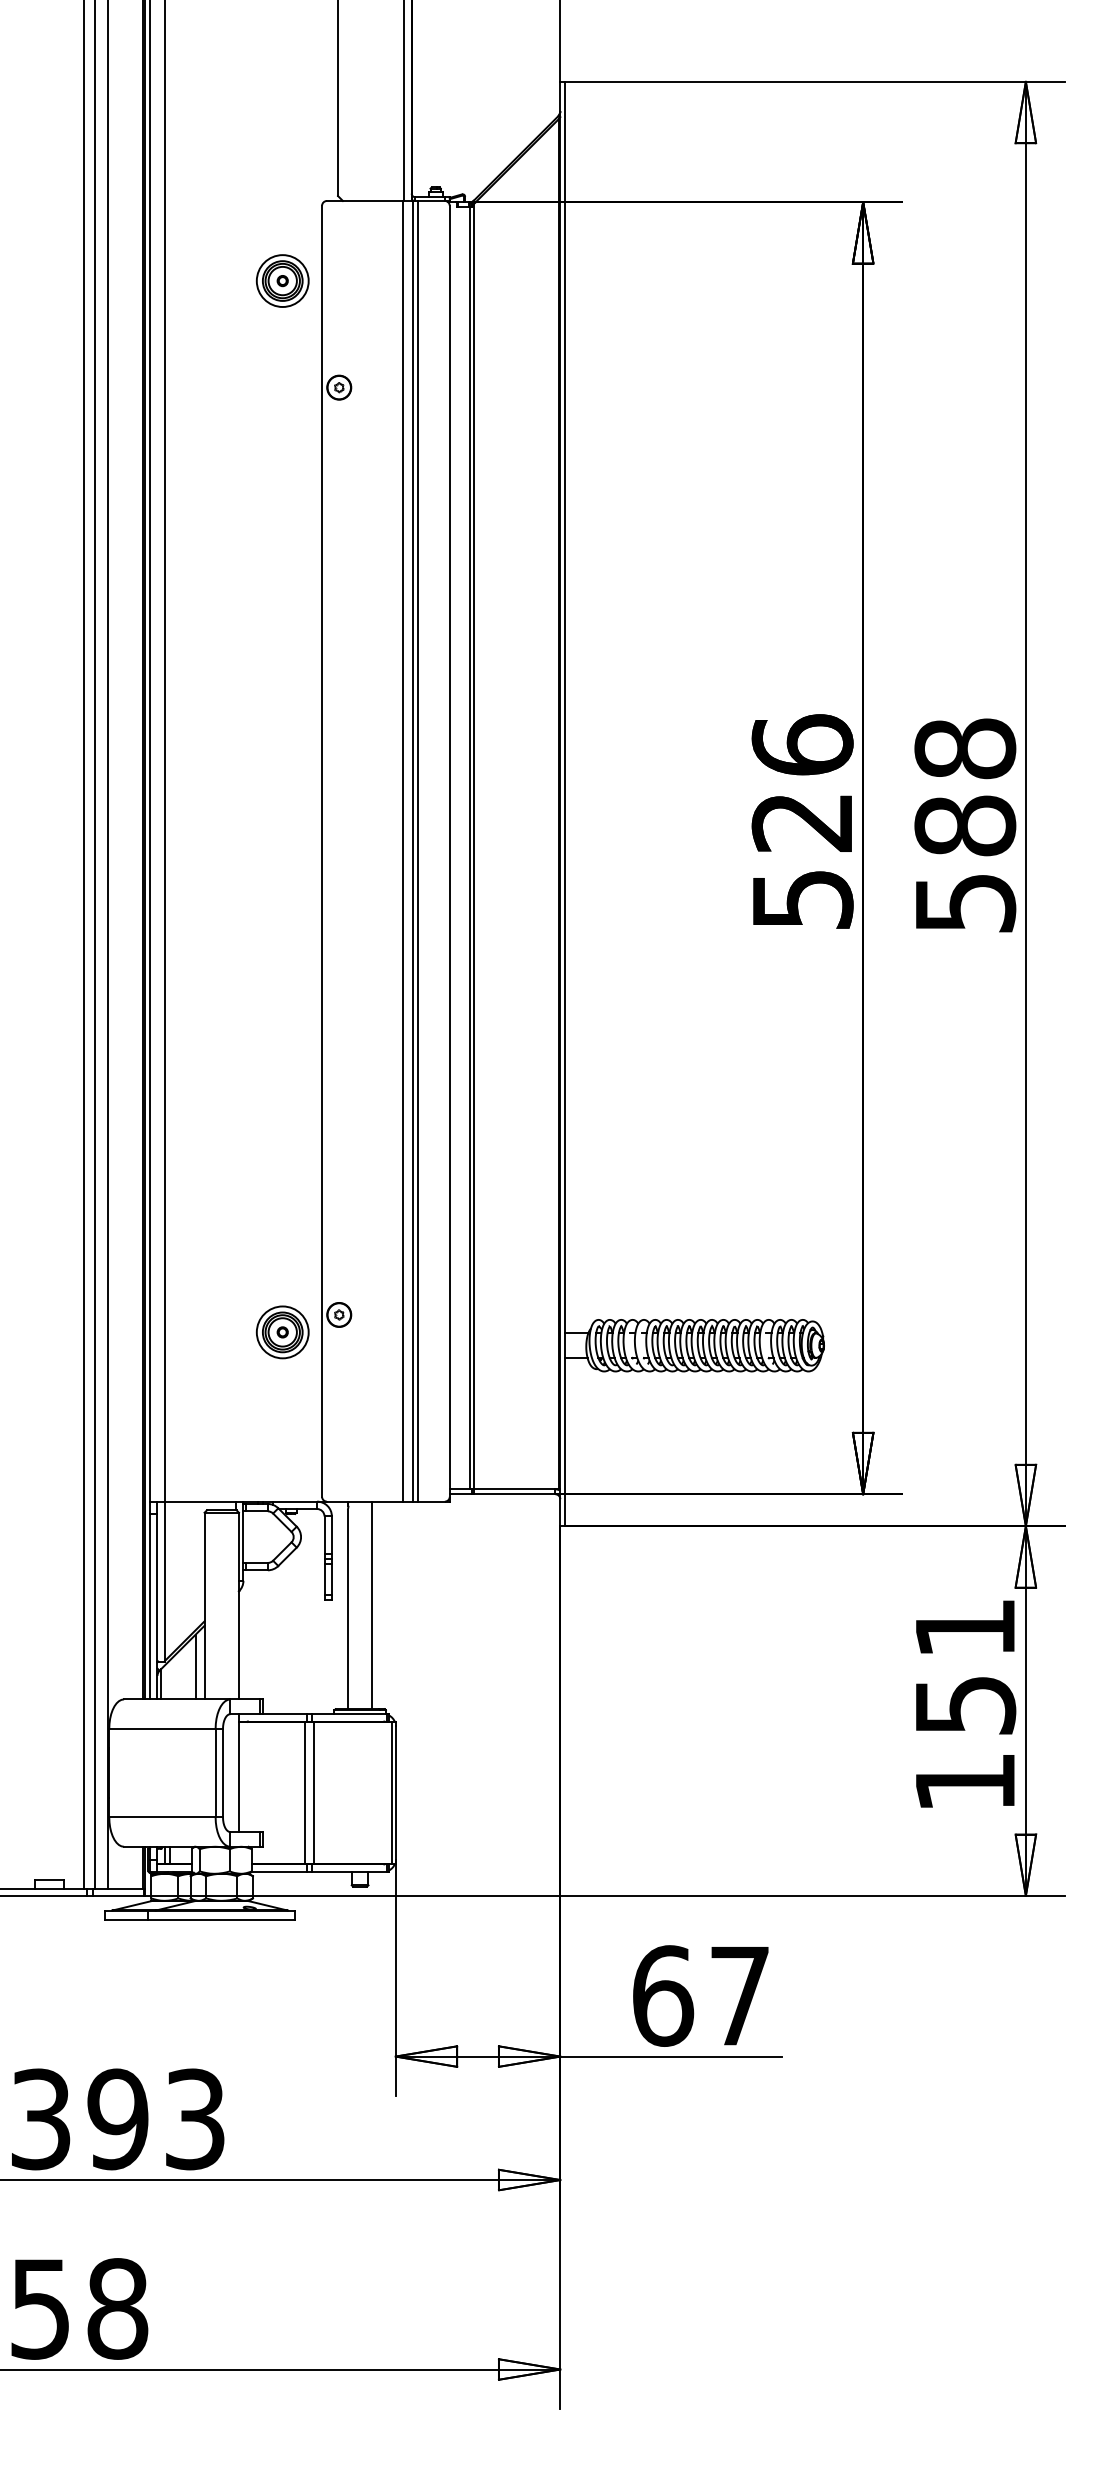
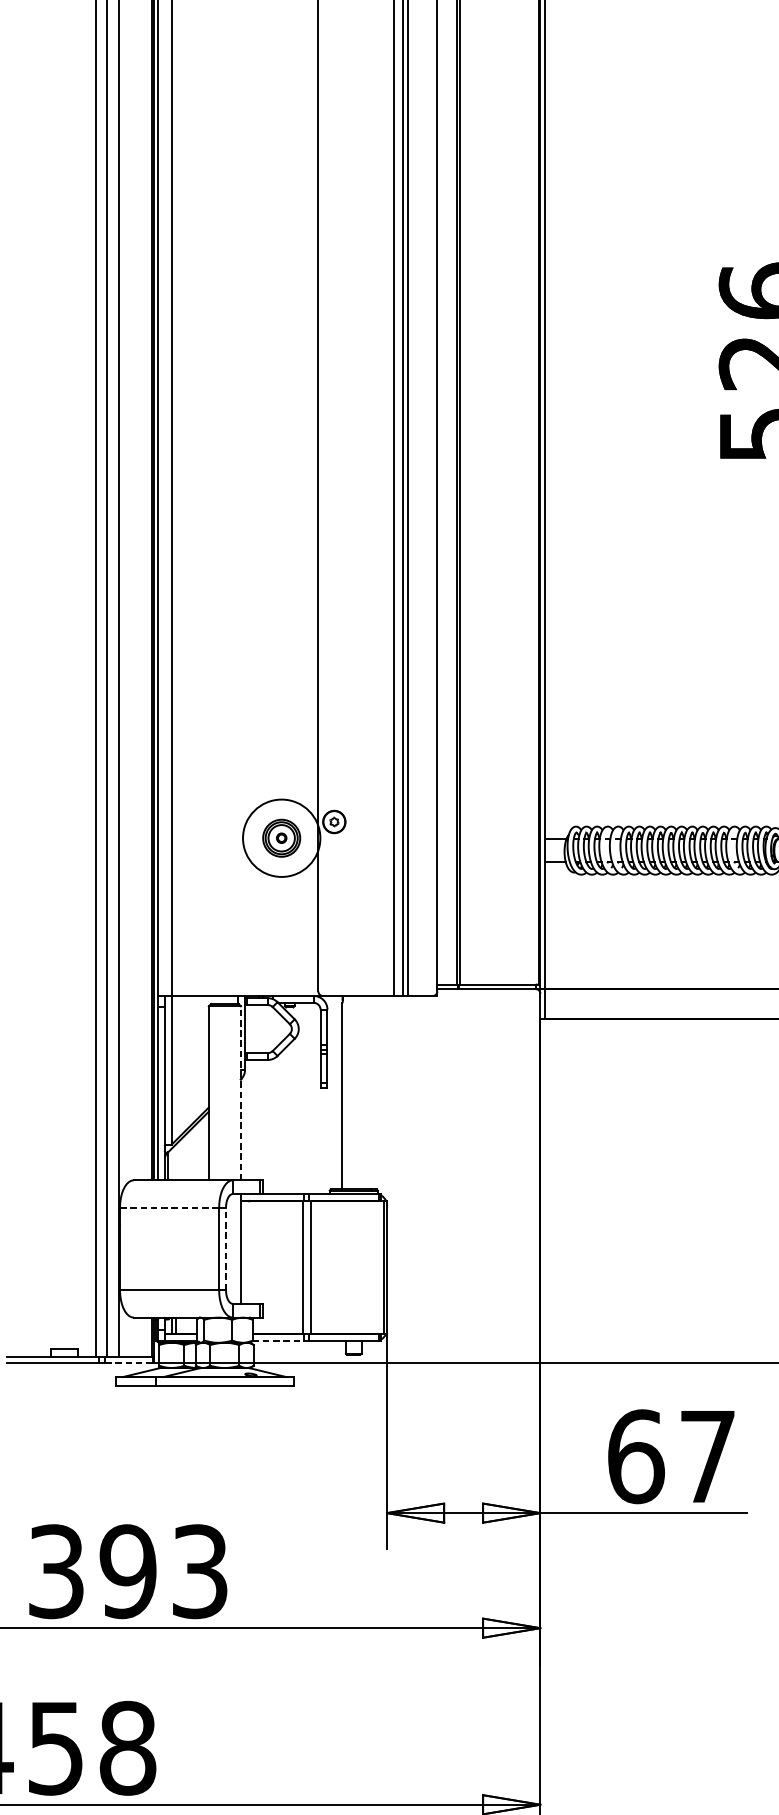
circle: (282, 1332) -> (281, 838), size x1.6
line: (238, 1605) -> (240, 1092), solid -> dashed
line: (372, 1605) -> (365, 1092), removed
line: (195, 1666) -> (200, 1149), removed
line: (162, 1728) -> (169, 1207), solid -> dashed
line: (222, 1772) -> (225, 1248), solid -> dashed
line: (279, 1871) -> (278, 1340), solid -> dashed
line: (119, 1895) -> (129, 1363), solid -> dashed

